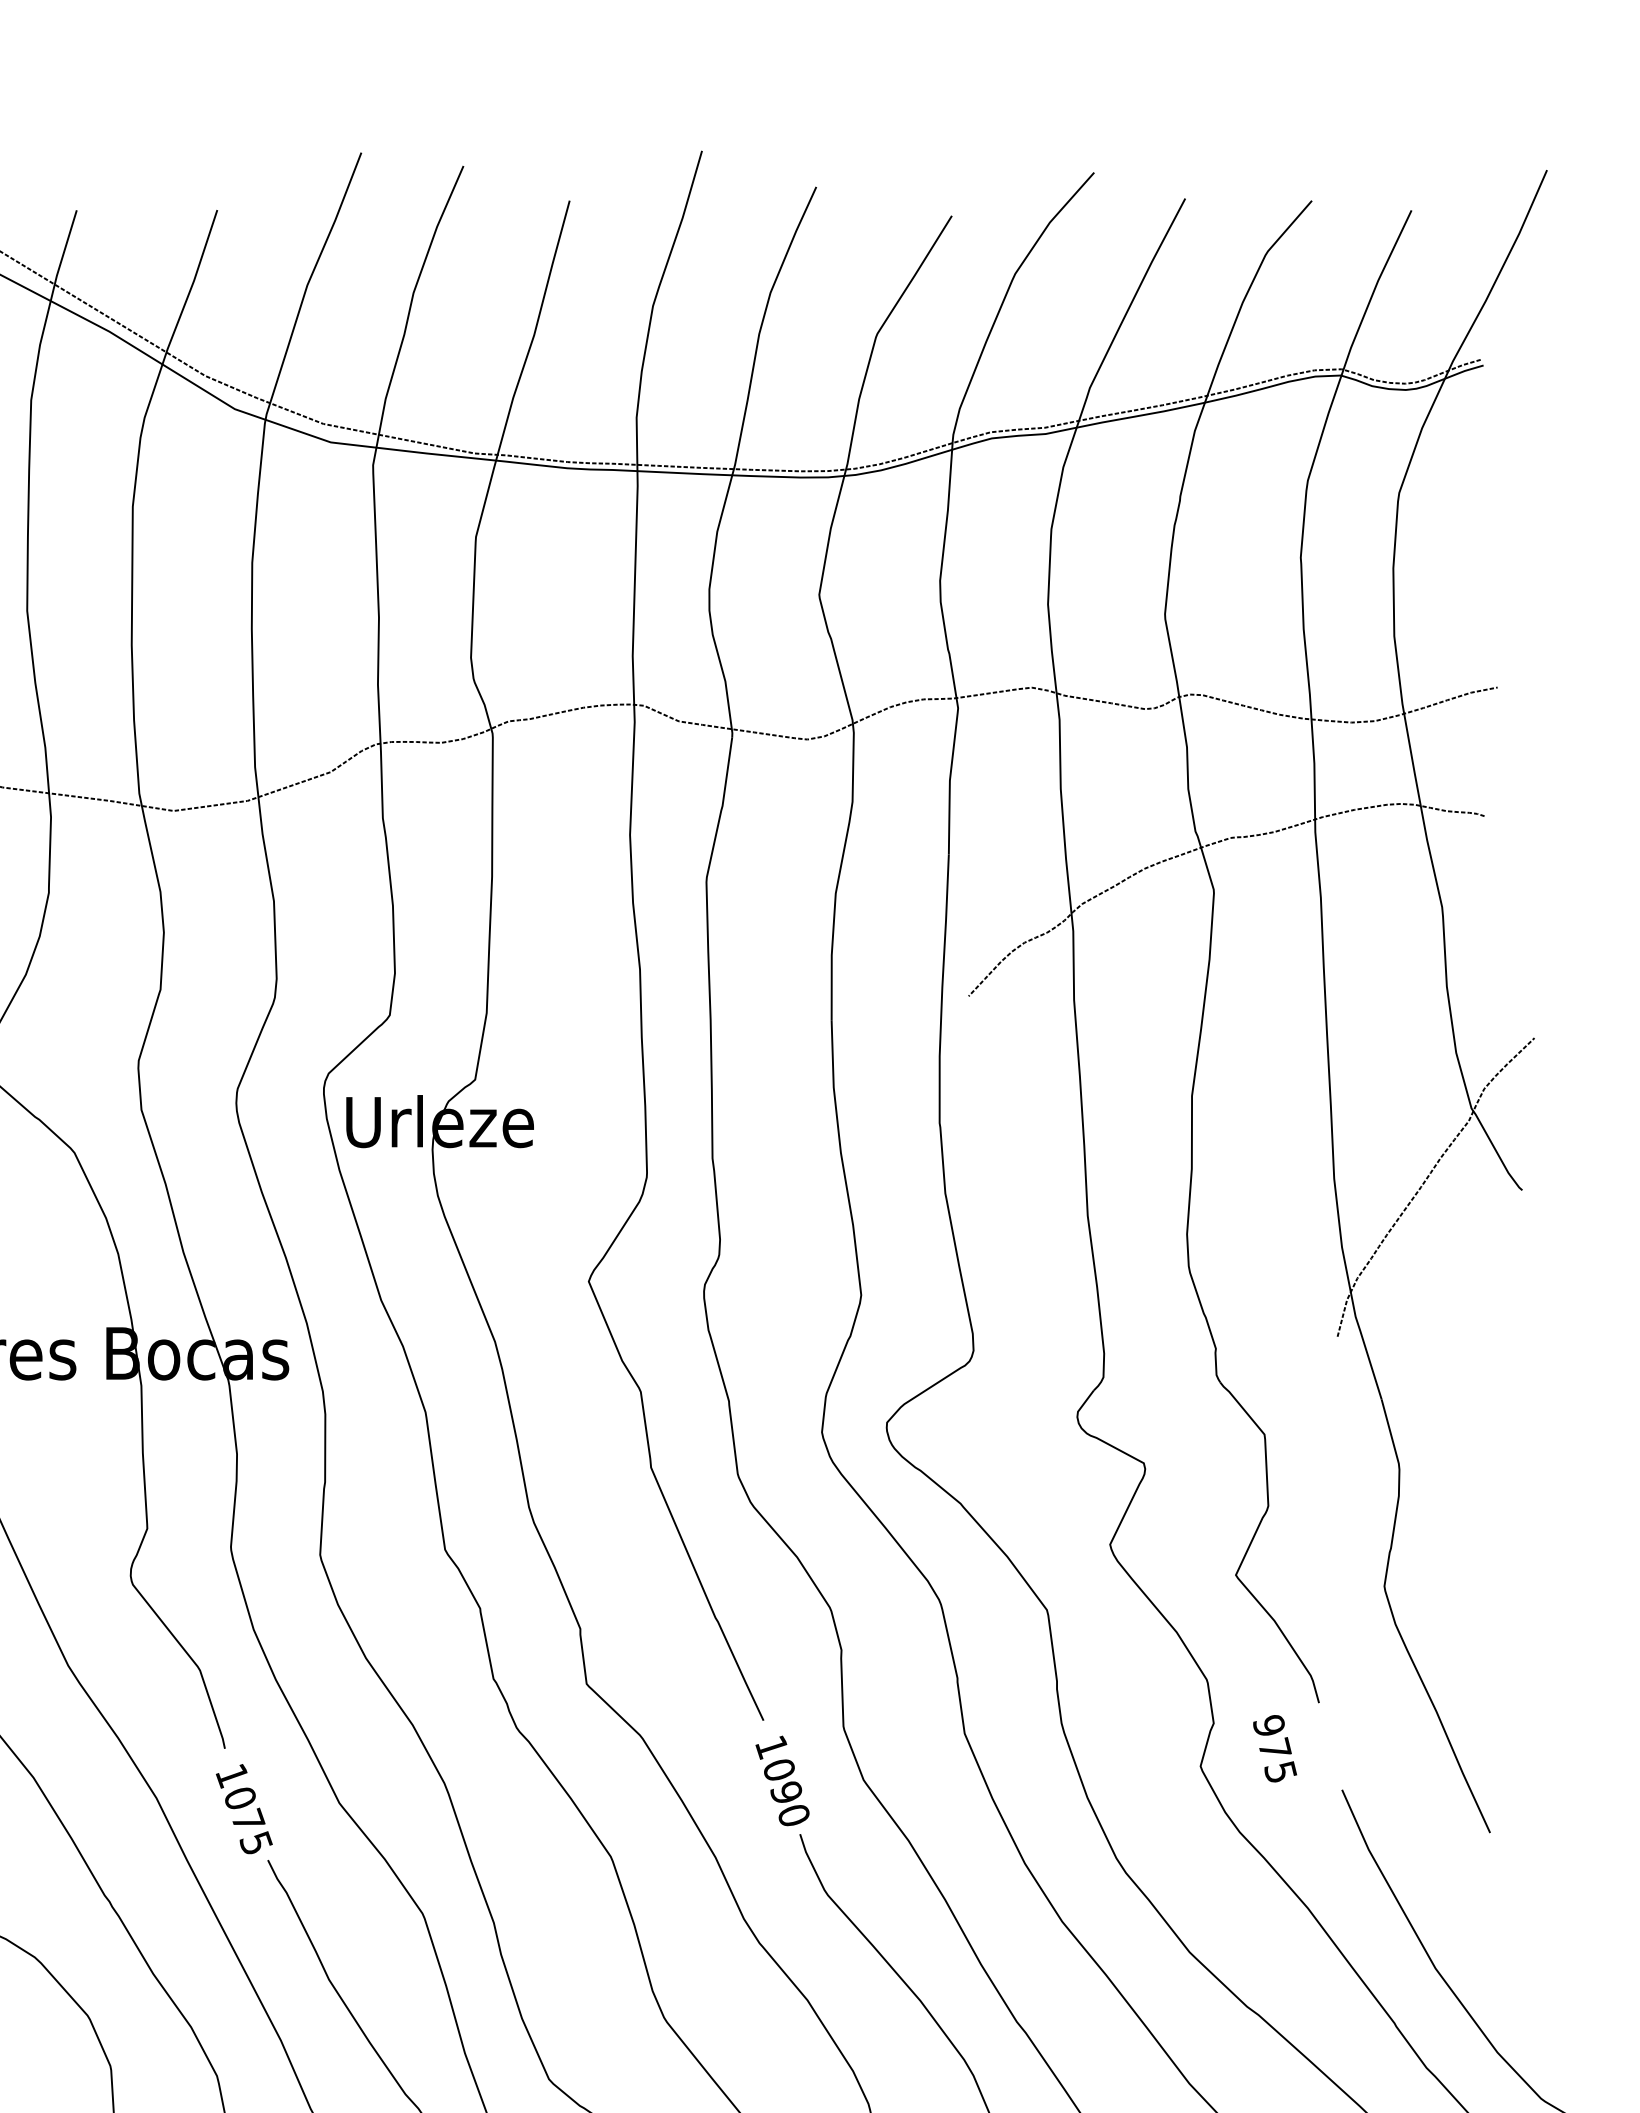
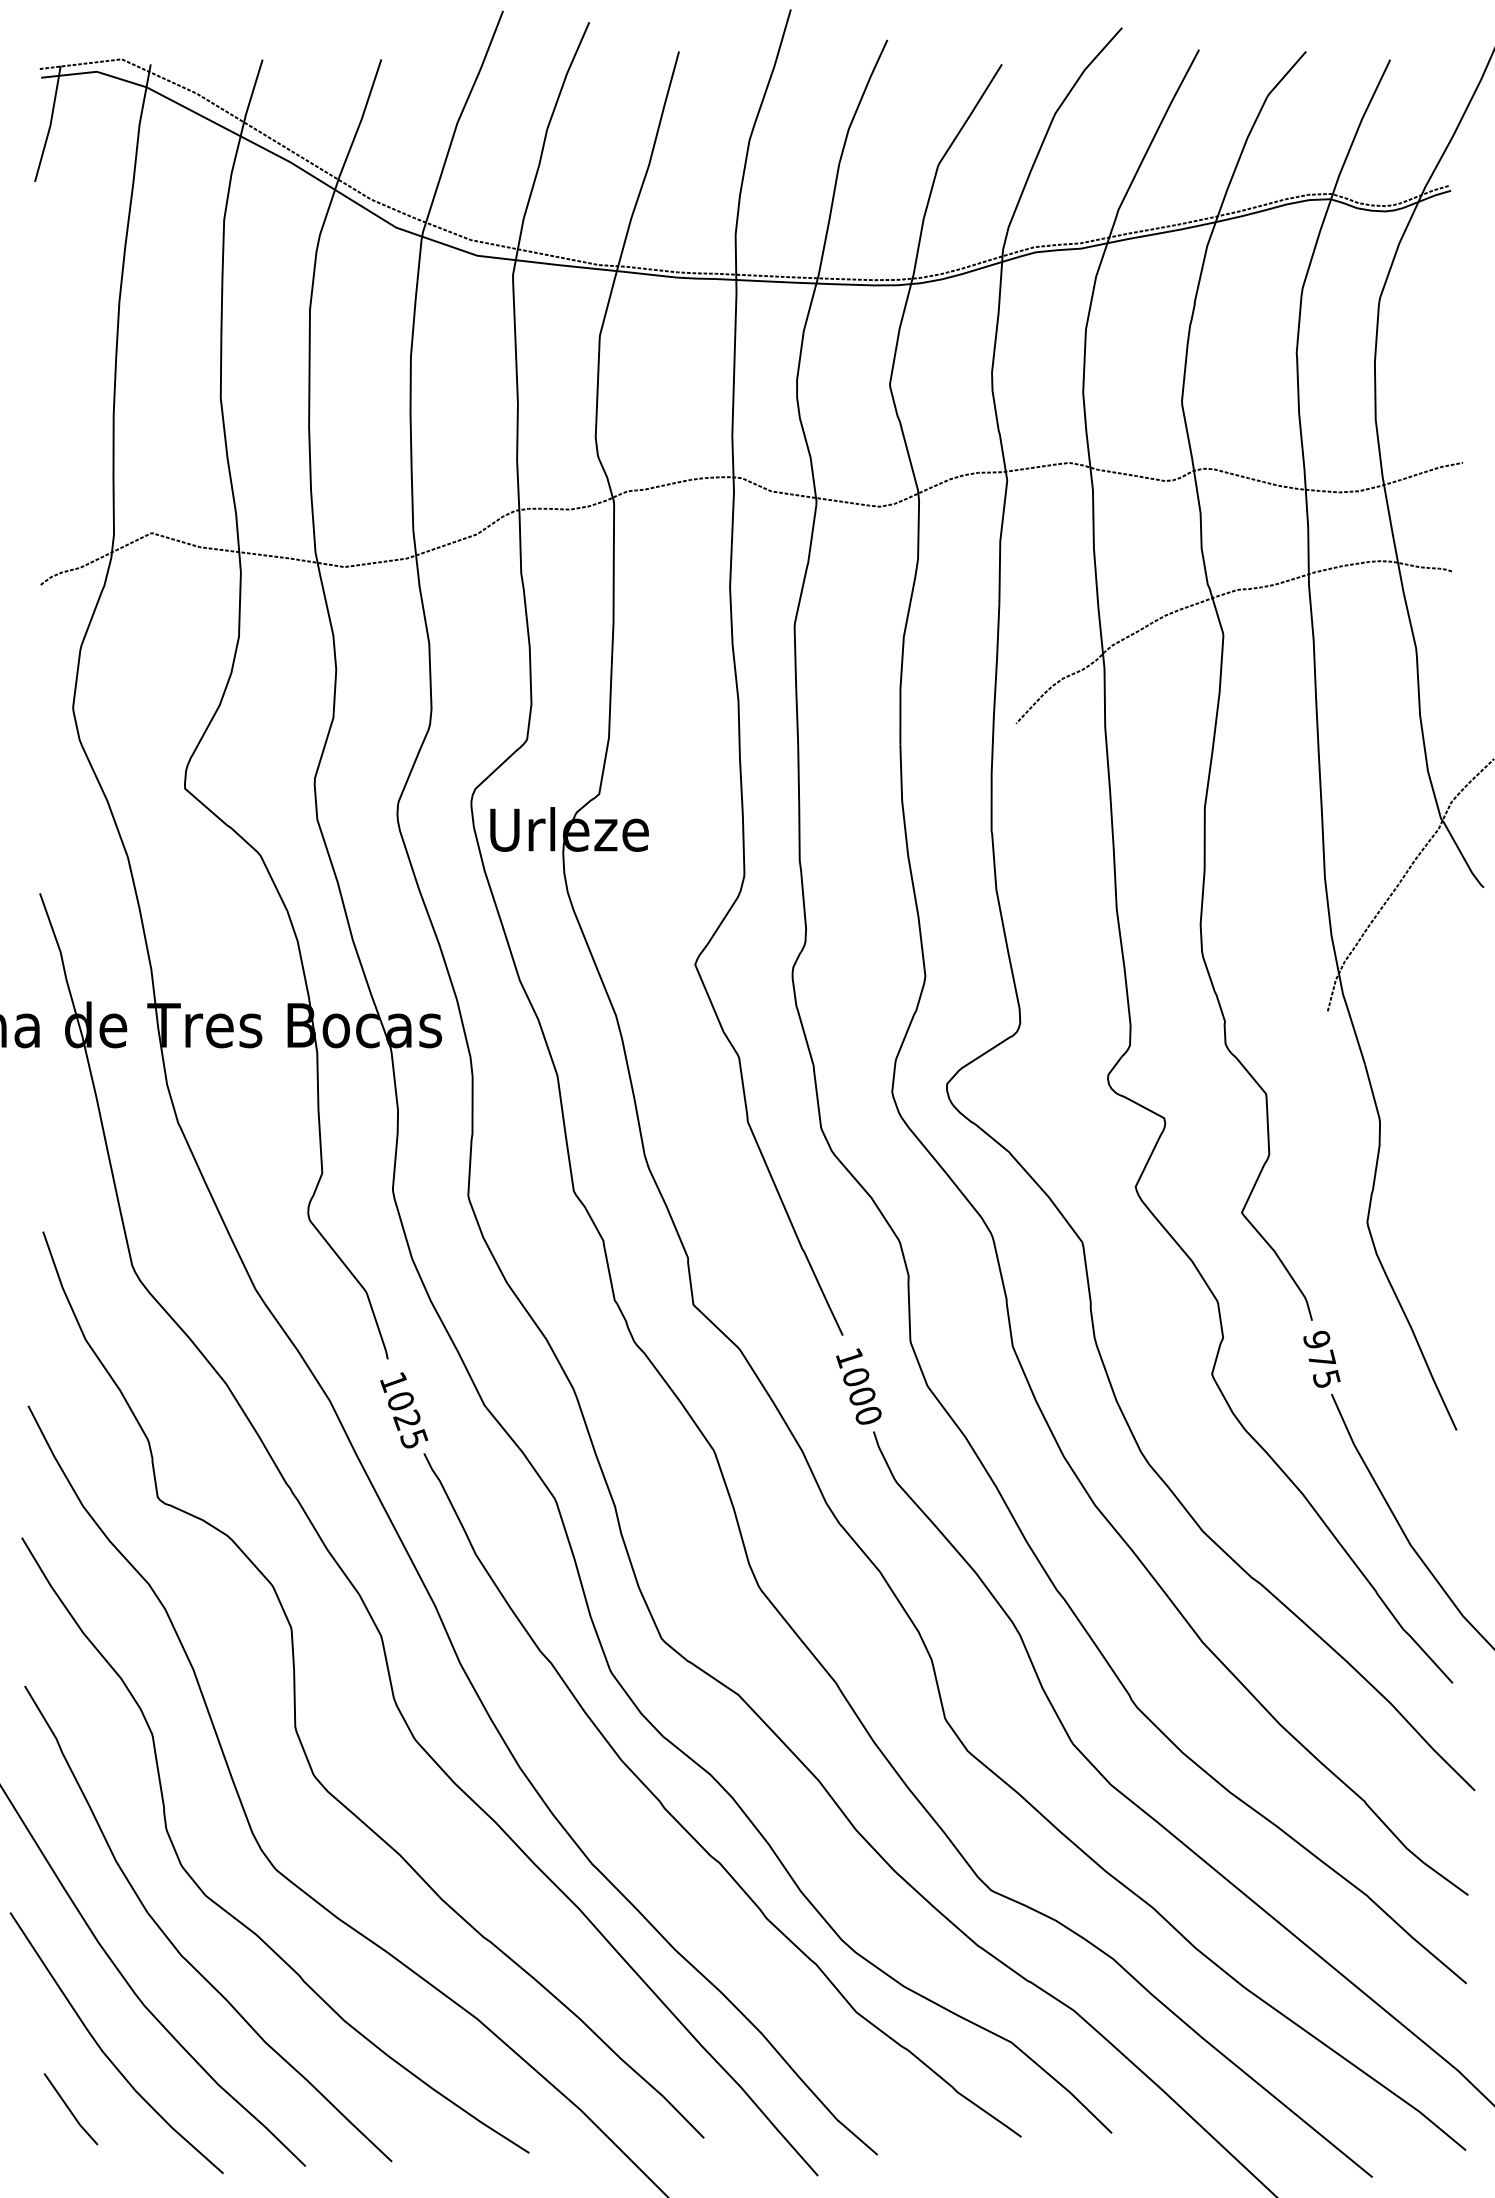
text: (1274, 1747) -> (1321, 1358), moved
text: (785, 1792) -> (861, 1396), 1090 -> 1000
text: (248, 1819) -> (407, 1419), 1075 -> 1025

